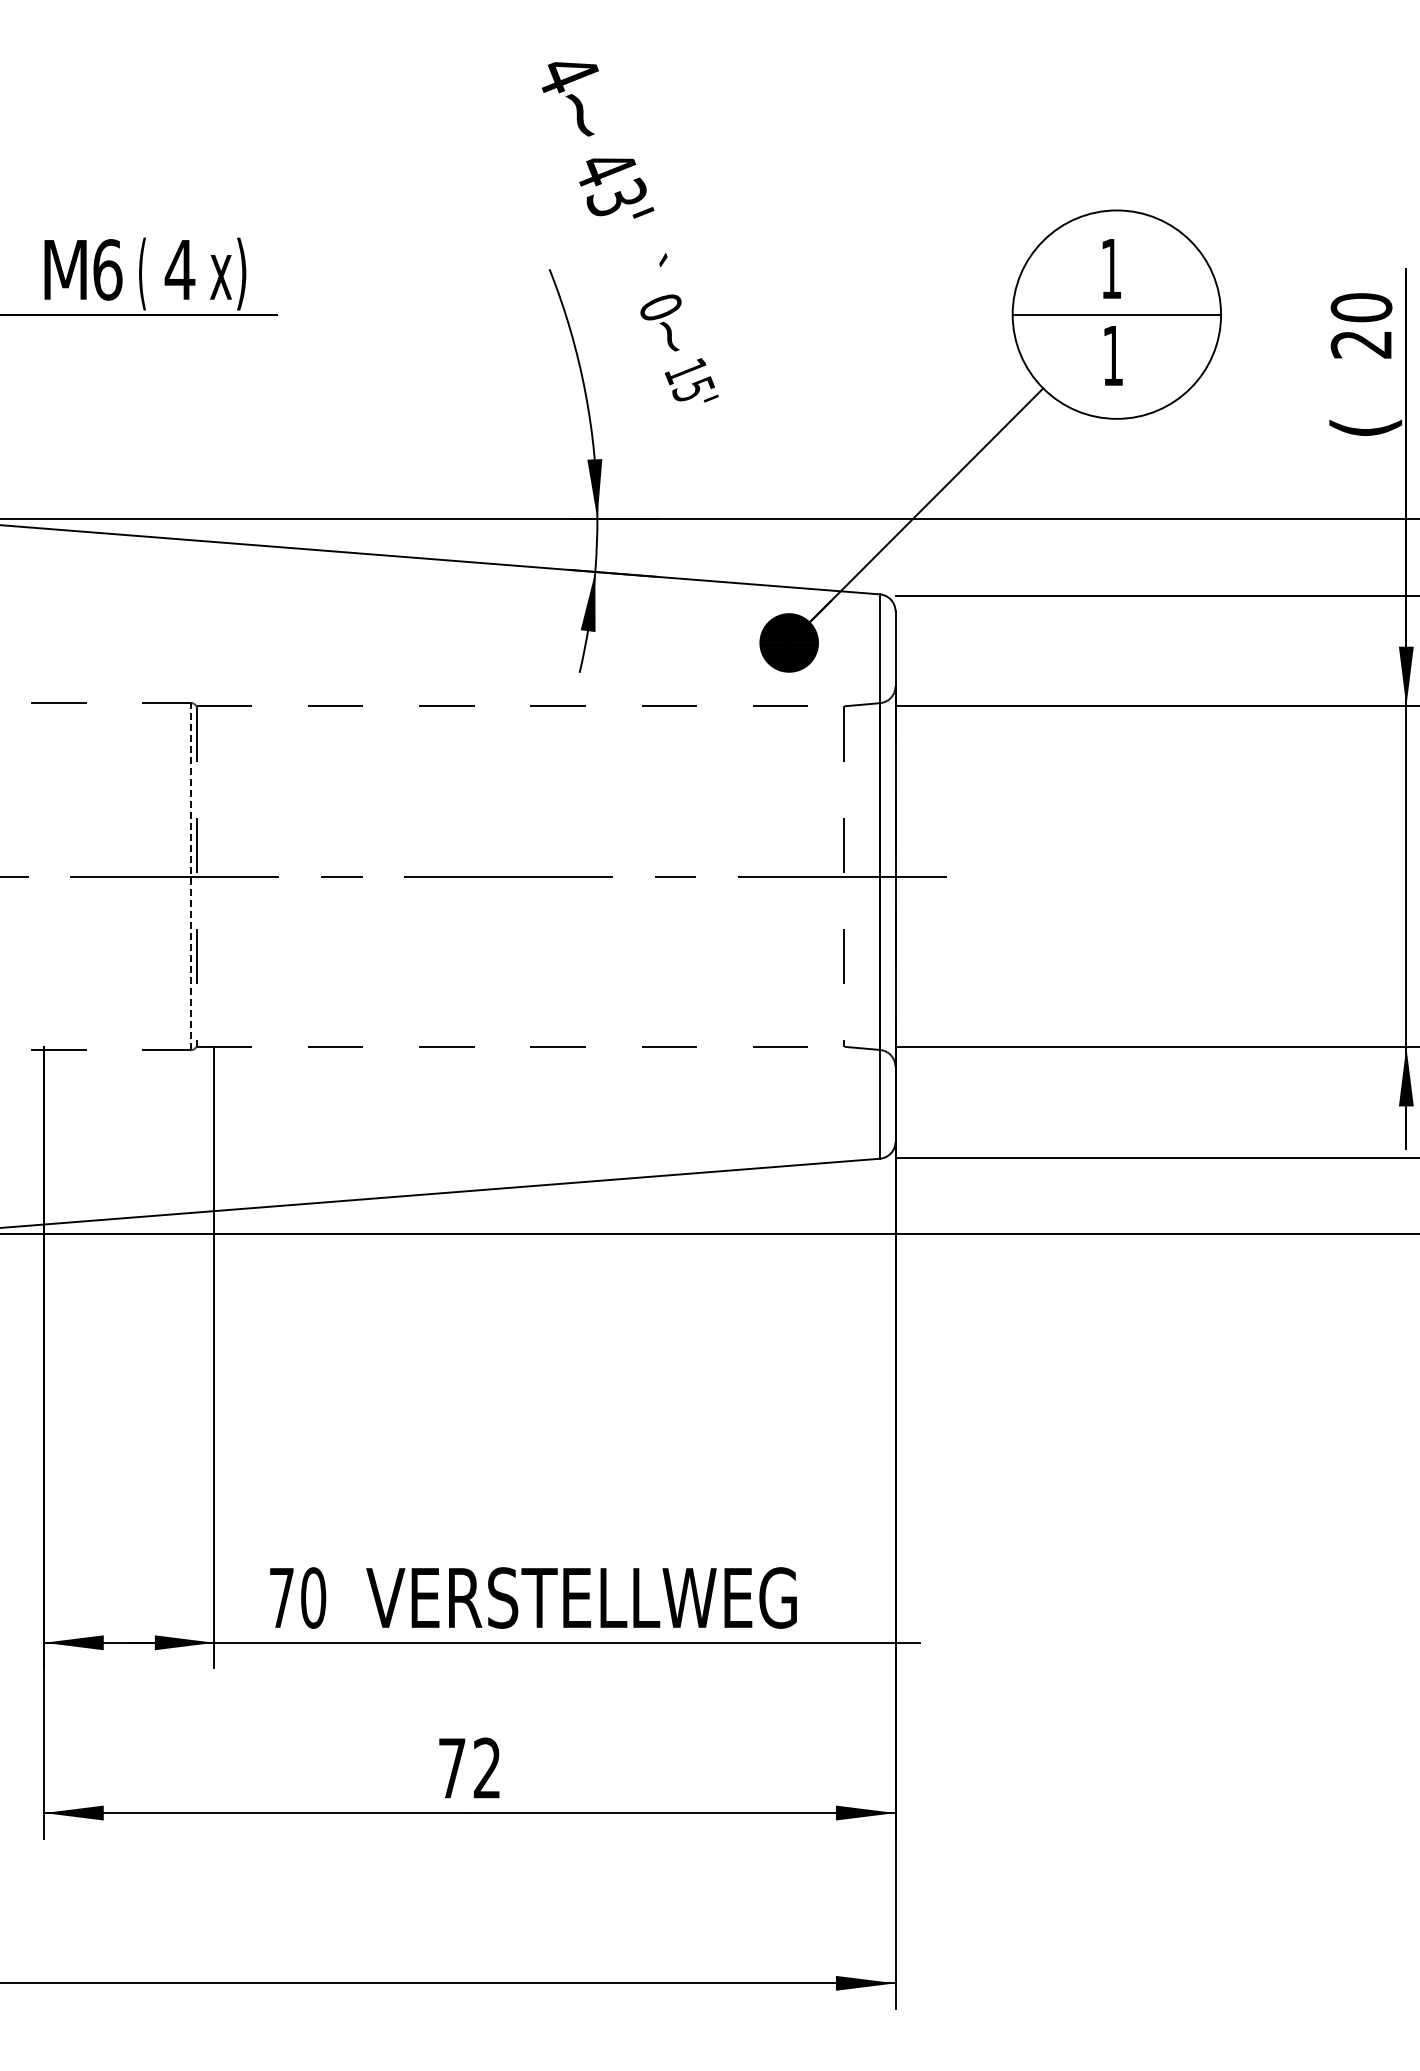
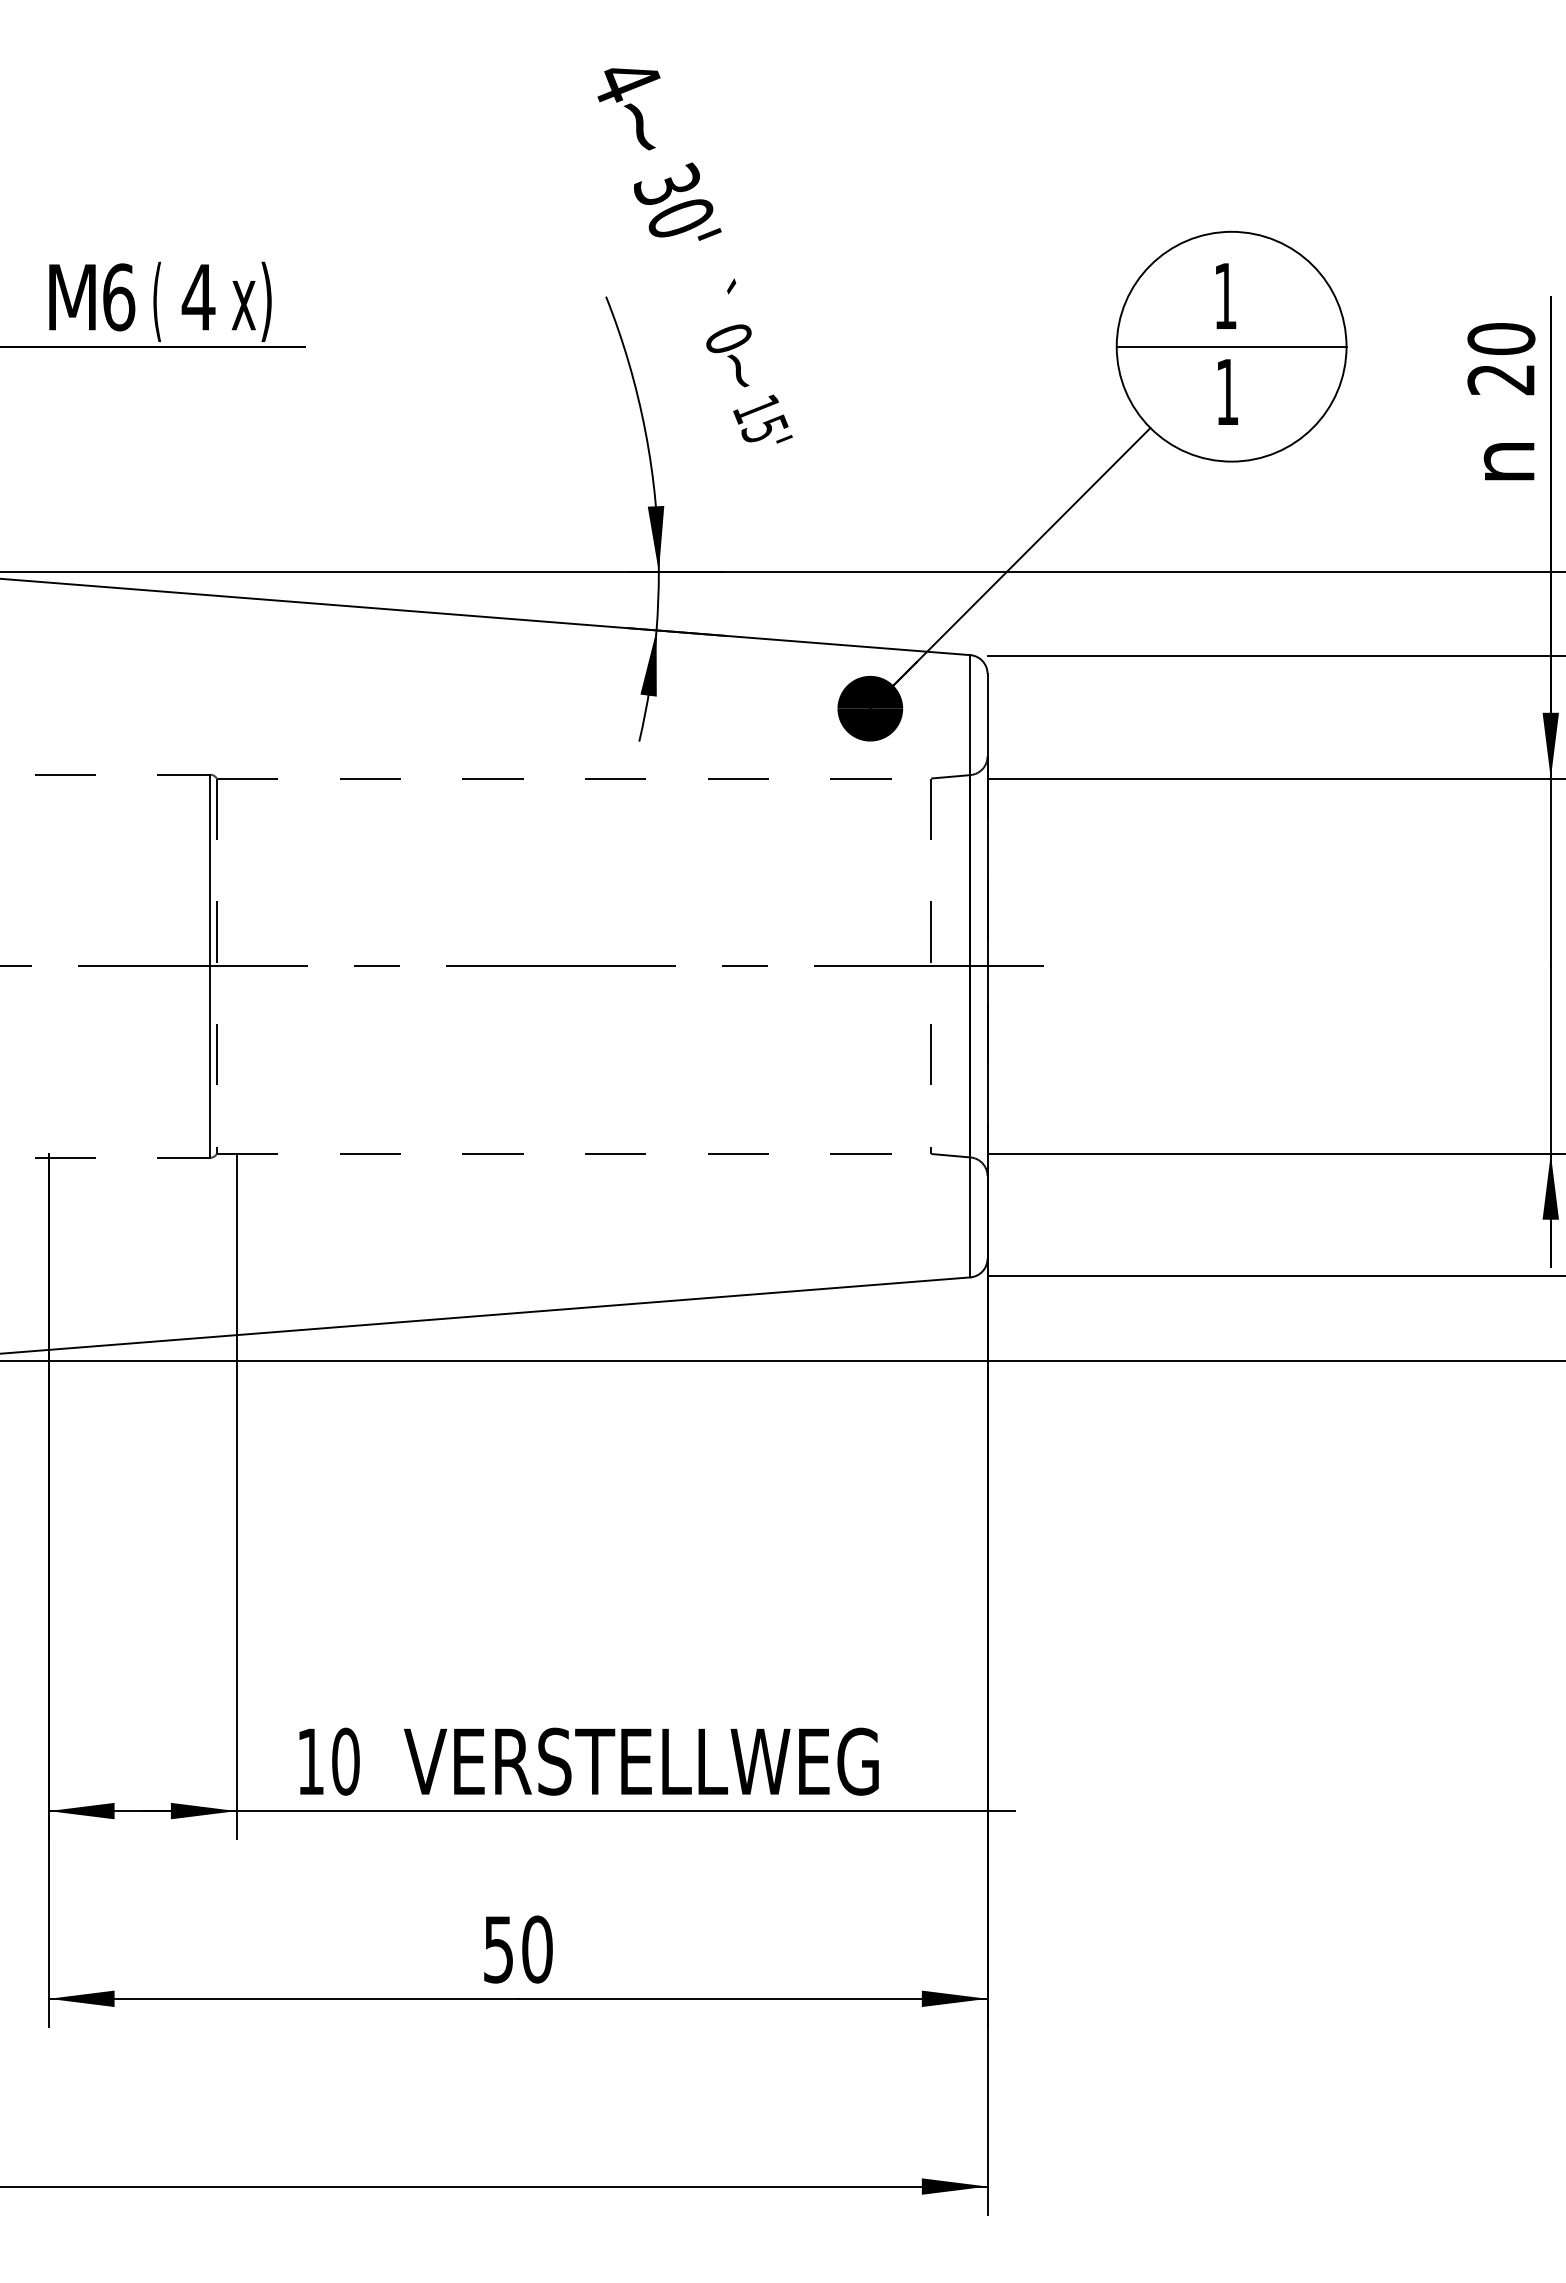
text: (610, 181) -> (673, 199), 43' -> 30'
text: (1365, 418) -> (1505, 461), ( -> n
line: (190, 876) -> (210, 966), dashed -> solid
text: (281, 1597) -> (310, 1761), 70 -> 10
text: (470, 1768) -> (518, 1949), 72 -> 50

